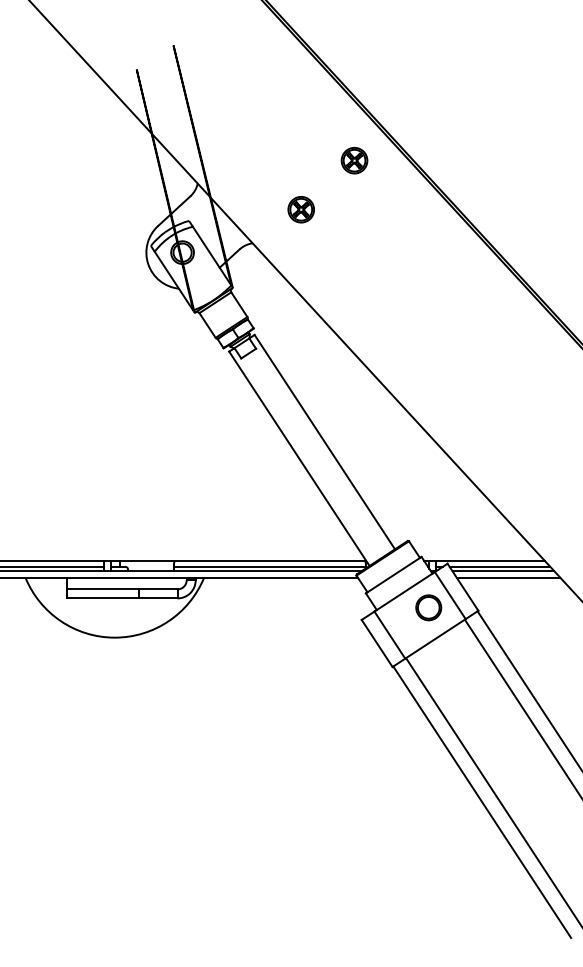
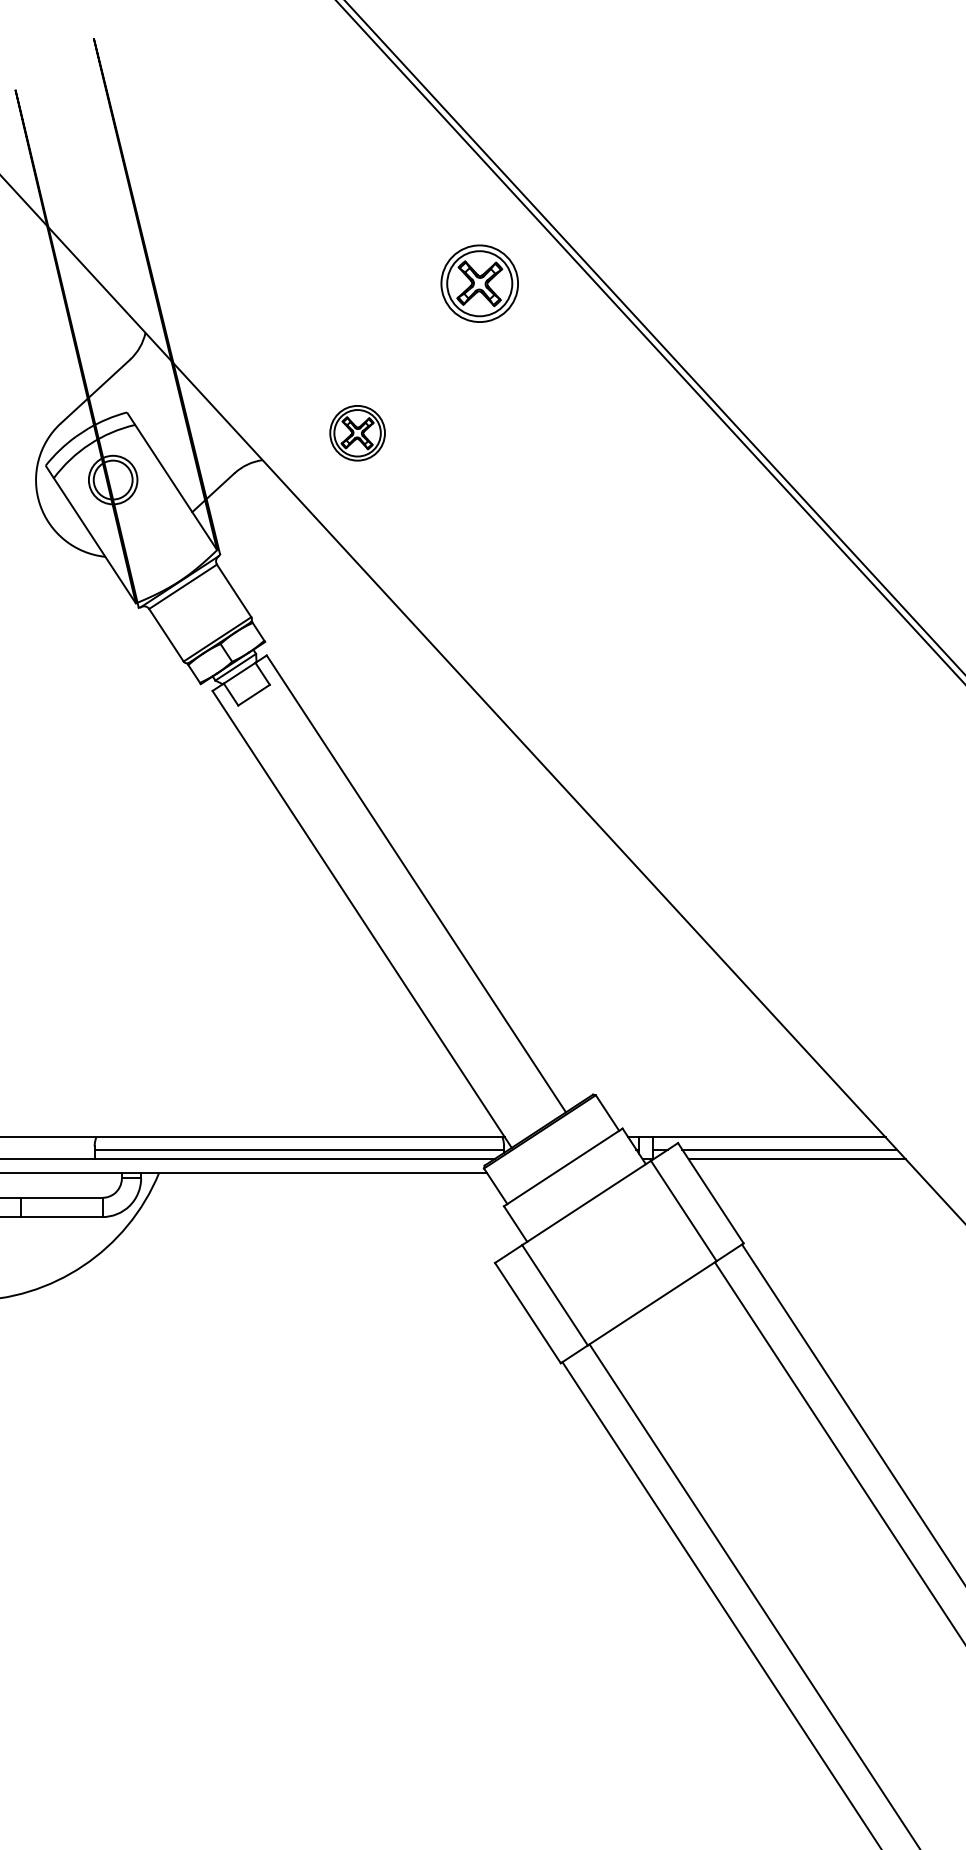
part: (354, 160) -> (479, 283), size x1.4
part: (300, 209) -> (355, 432), moved
line: (508, 577) -> (807, 1172), removed
part: (428, 607) -> (637, 1236), removed

